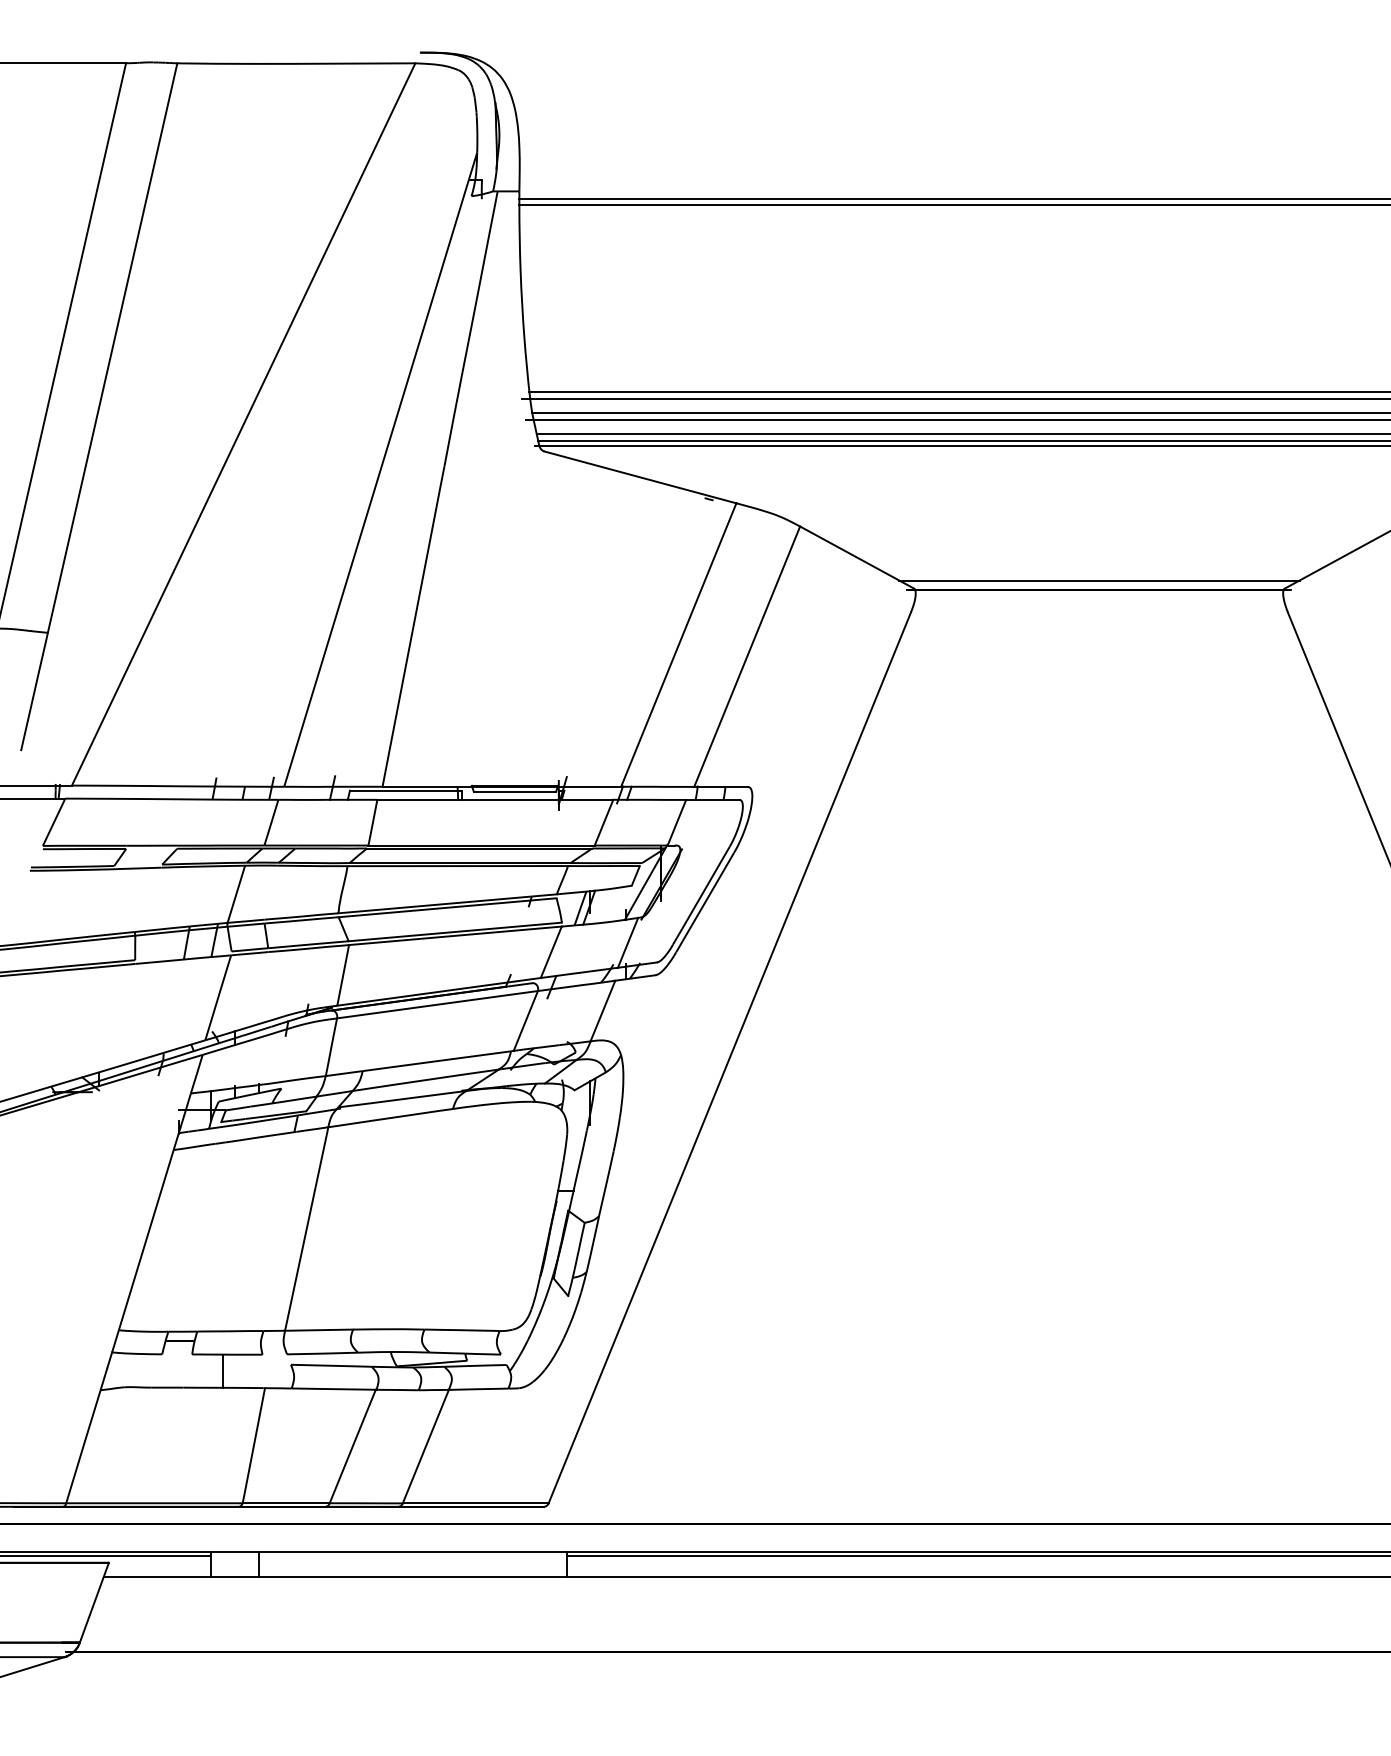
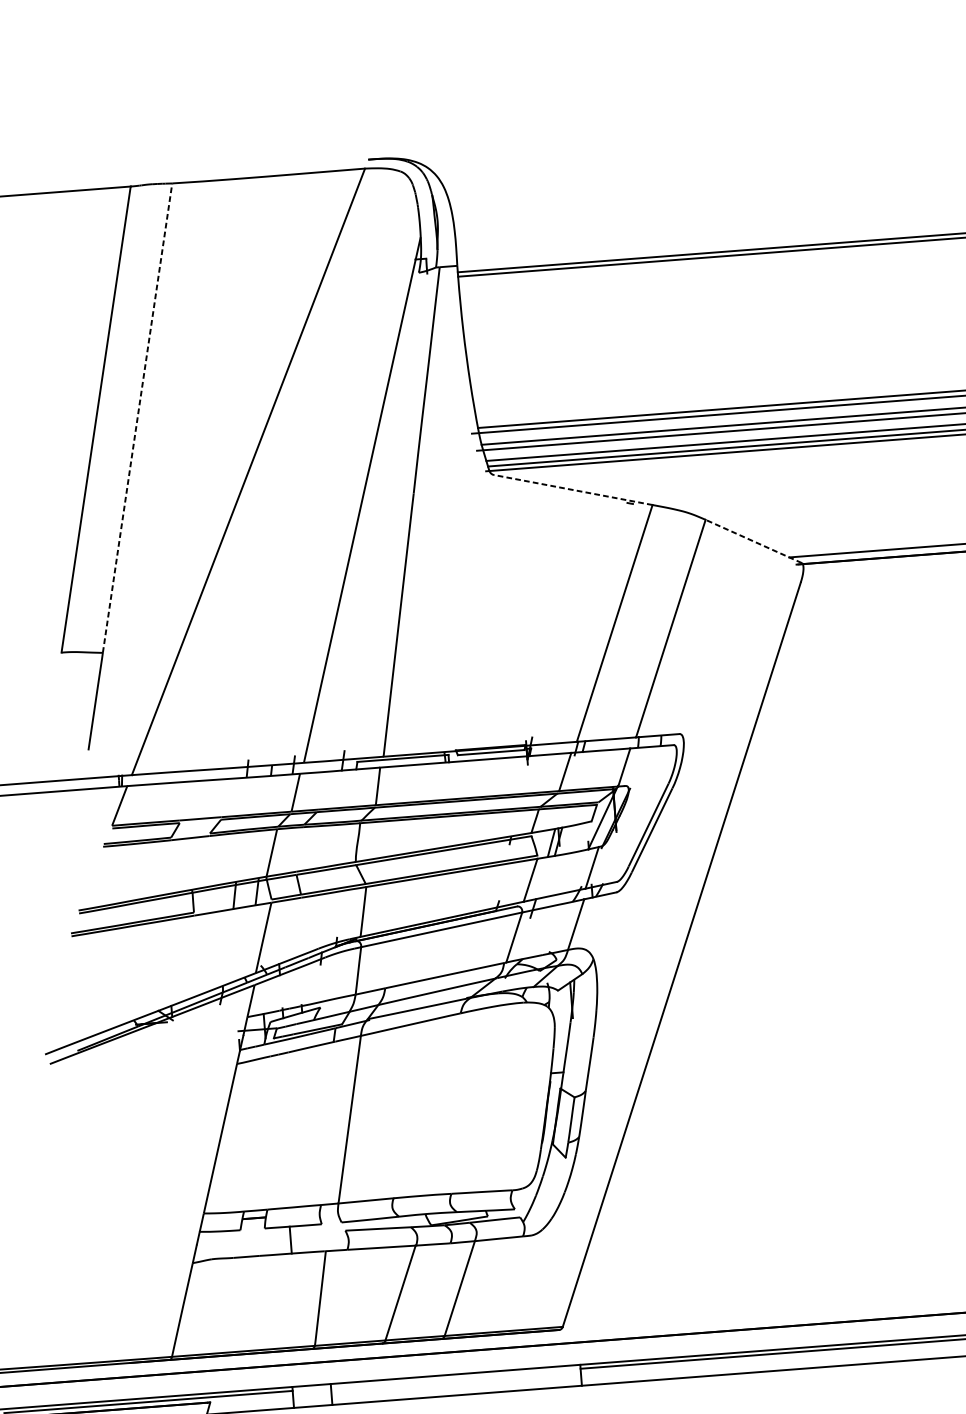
line: (112, 348) -> (137, 418), solid -> dashed
line: (640, 477) -> (573, 490), solid -> dashed
line: (857, 557) -> (754, 541), solid -> dashed

